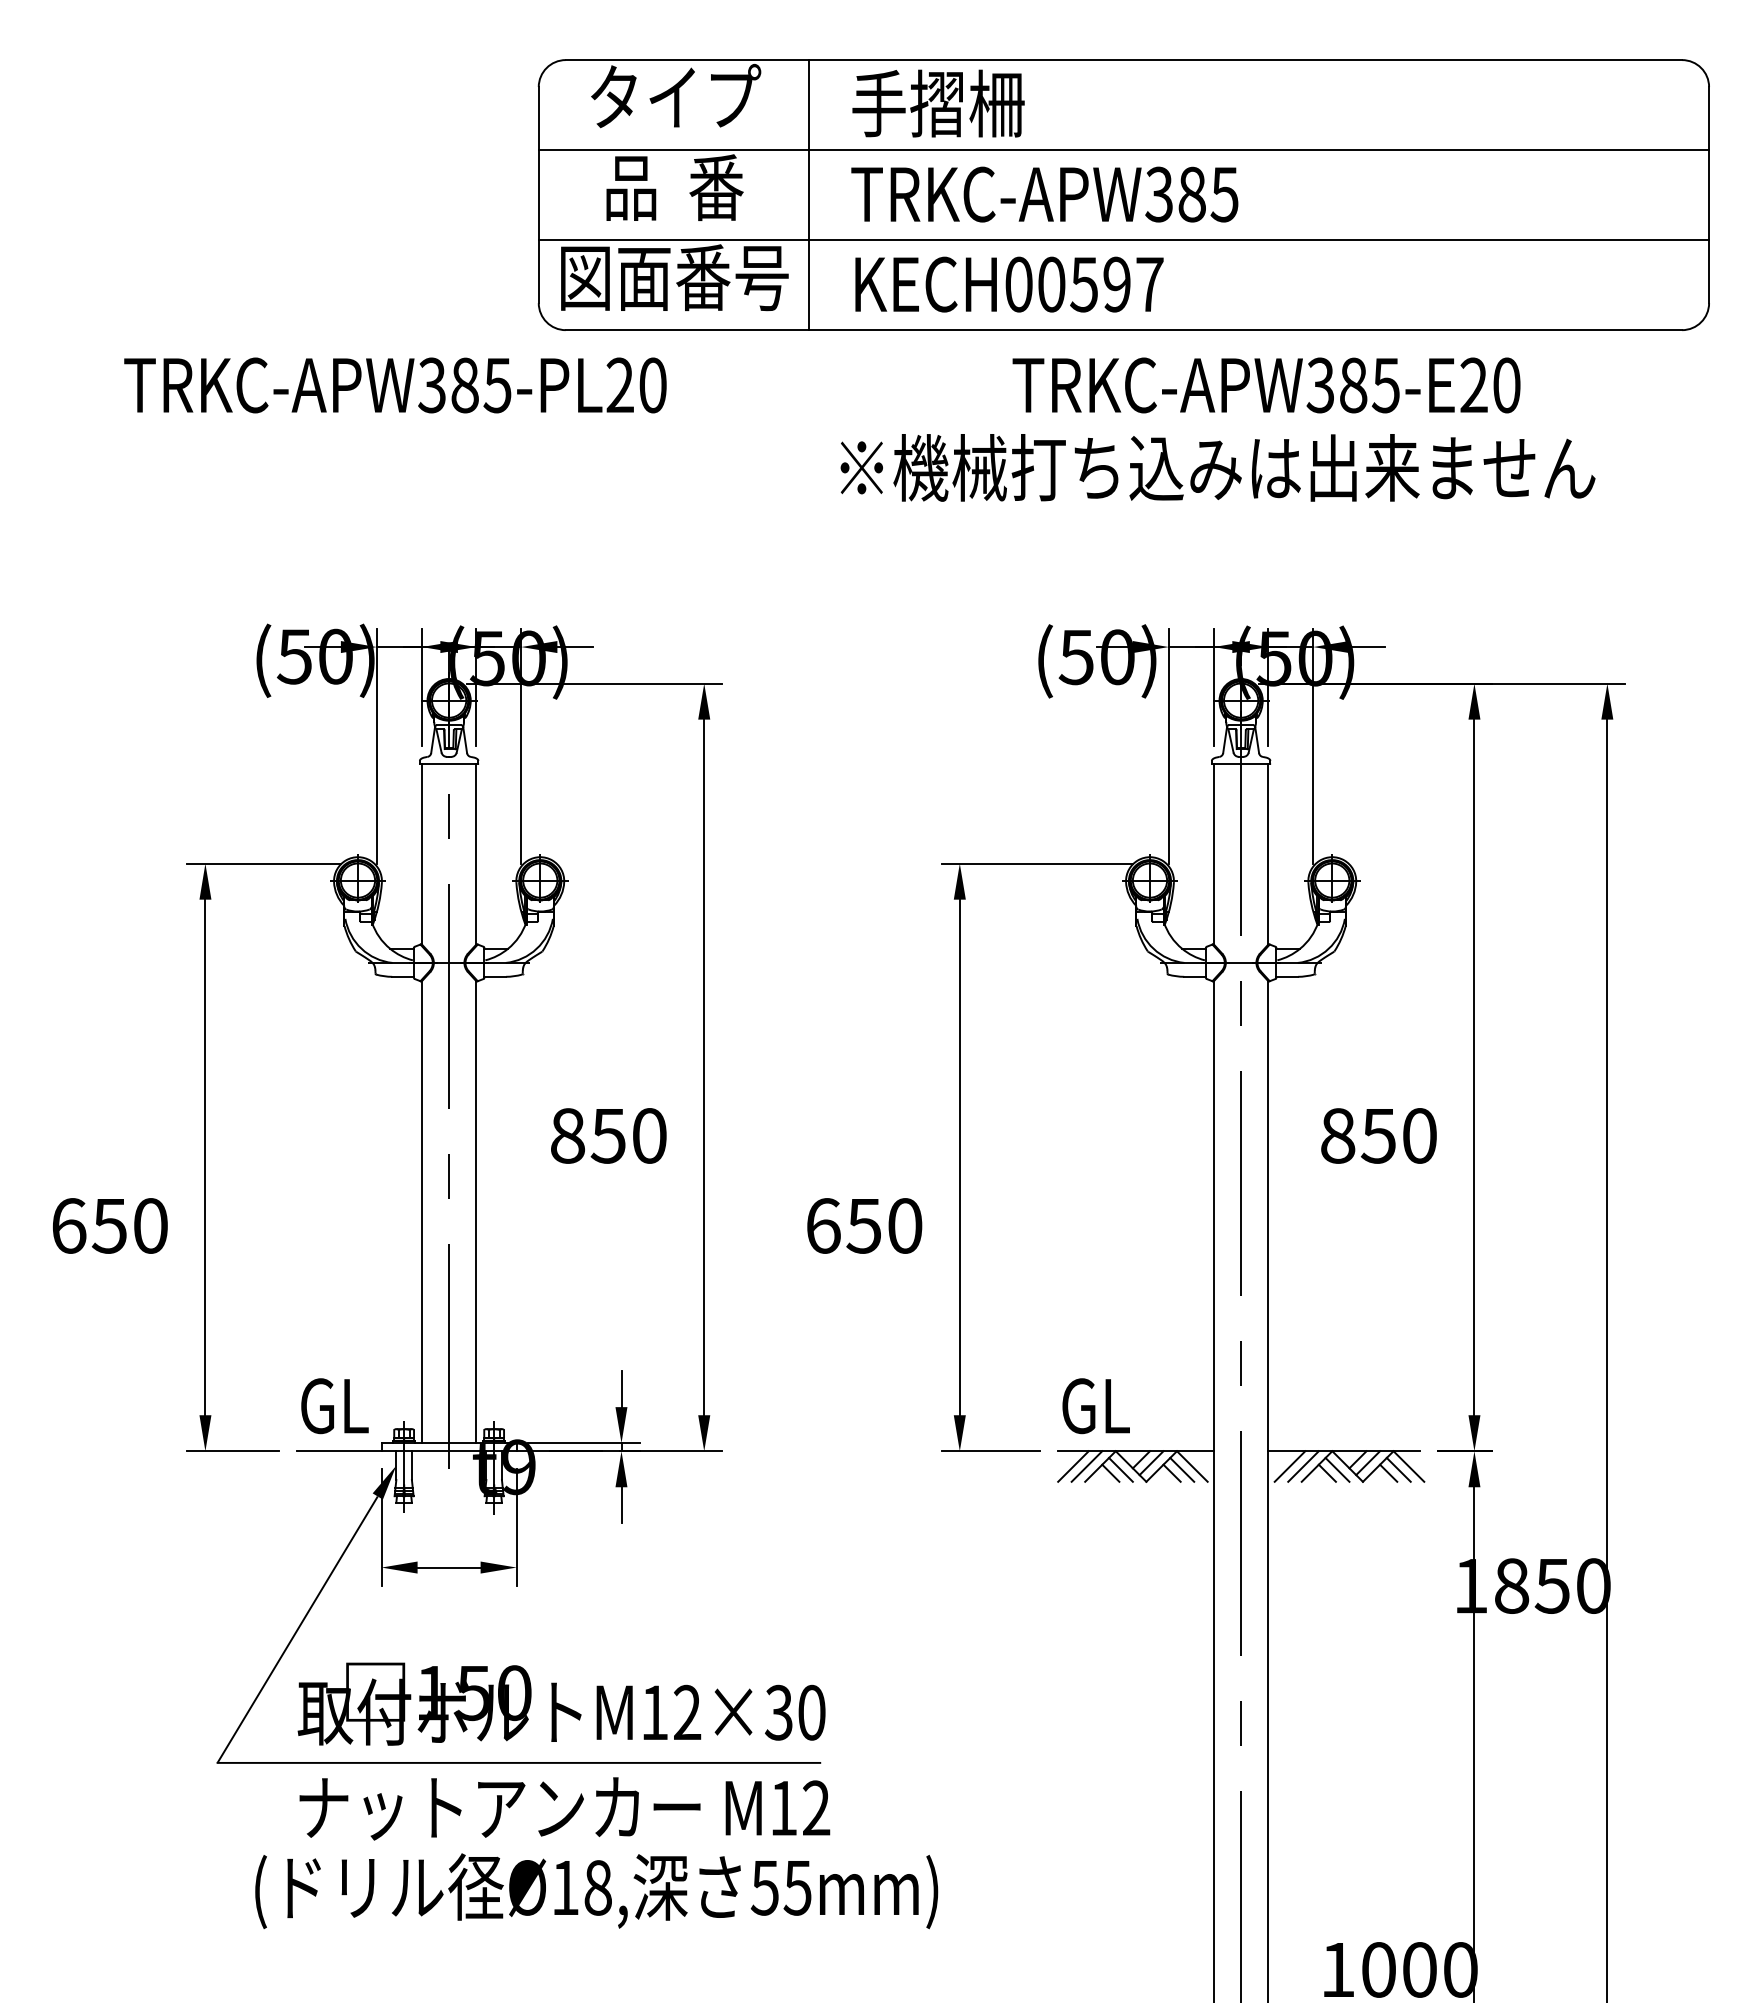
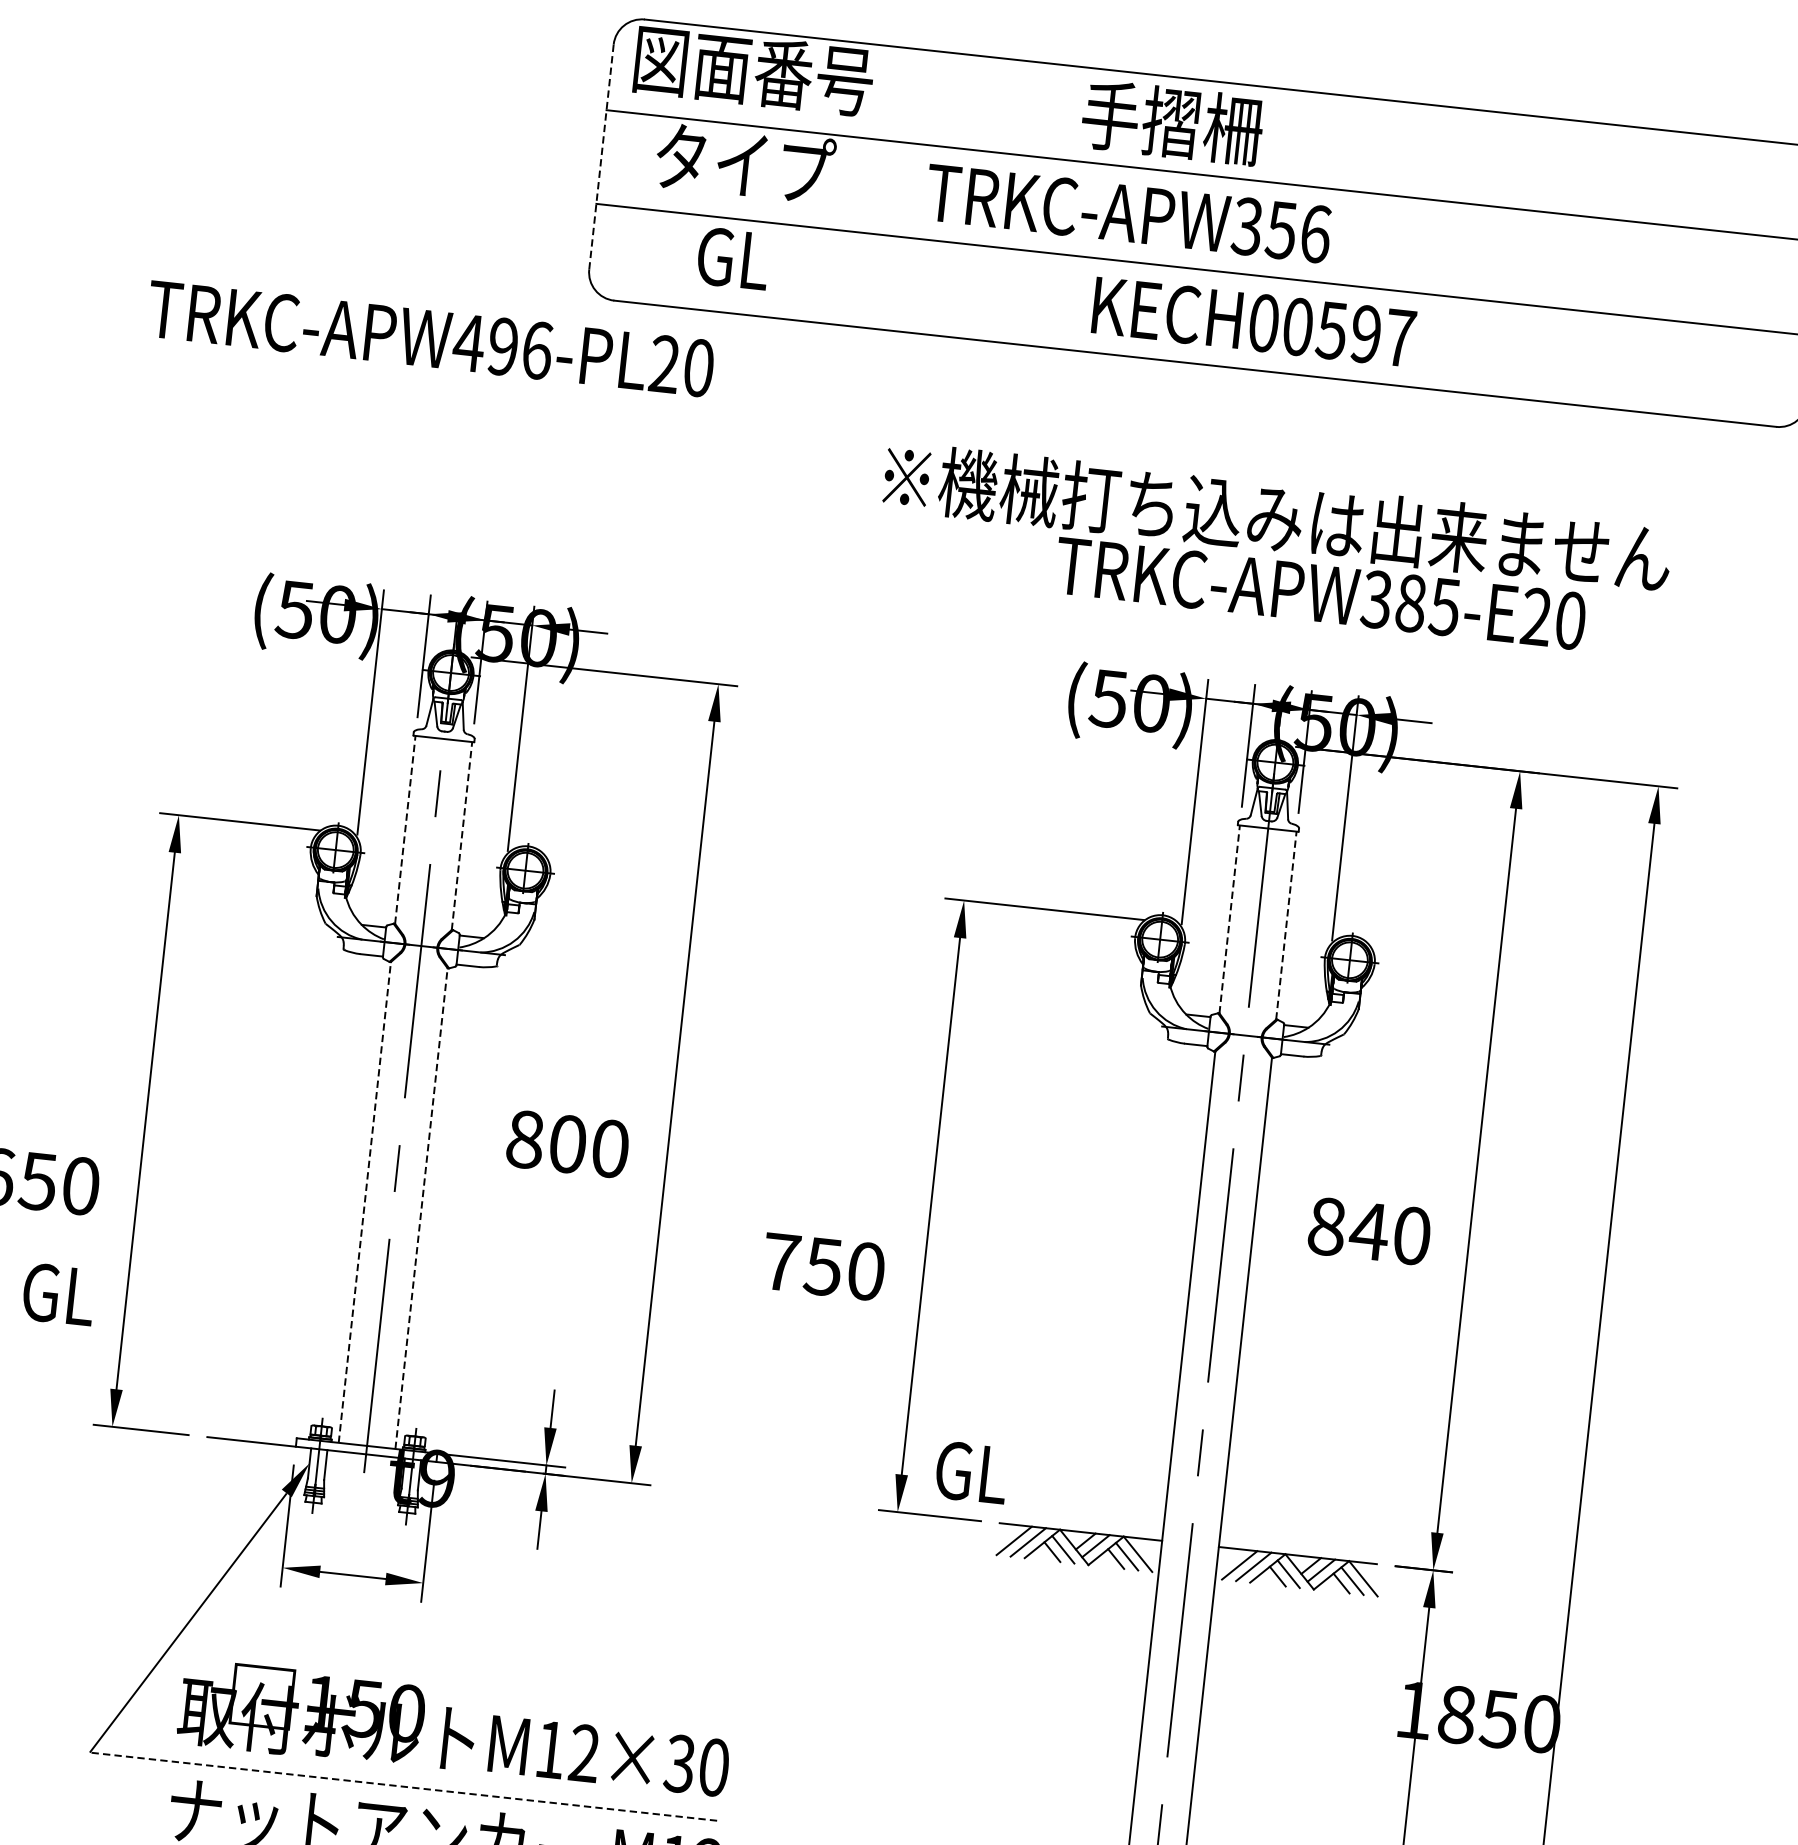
text: (674, 96) -> (753, 69), タイプ -> 図面番号
text: (938, 103) -> (1172, 122), moved
text: (676, 187) -> (745, 164), 品  番 -> タイプ
line: (538, 194) -> (601, 156), solid -> dashed
text: (1207, 194) -> (1297, 232), TRKC-APW385 -> TRKC-APW356
line: (808, 195) -> (882, 187), removed
text: (674, 277) -> (733, 258), 図面番号 -> GL
text: (1009, 284) -> (1254, 322), moved
text: (464, 385) -> (502, 346), TRKC-APW385-PL20 -> TRKC-APW496-PL20
text: (1266, 385) -> (1320, 593), moved
line: (421, 853) -> (404, 829), solid -> dashed
line: (476, 853) -> (462, 835), solid -> dashed
line: (1213, 853) -> (1229, 918), solid -> dashed
line: (1268, 853) -> (1286, 924), solid -> dashed
text: (607, 1135) -> (566, 1143), 850 -> 800
text: (1378, 1136) -> (1369, 1231), 850 -> 840
line: (421, 1212) -> (364, 1202), solid -> dashed
line: (476, 1212) -> (421, 1208), solid -> dashed
text: (823, 1225) -> (781, 1261), 650 -> 750
text: (334, 1406) -> (58, 1294), moved
text: (1095, 1406) -> (971, 1472), moved
line: (518, 1762) -> (403, 1786), solid -> dashed

